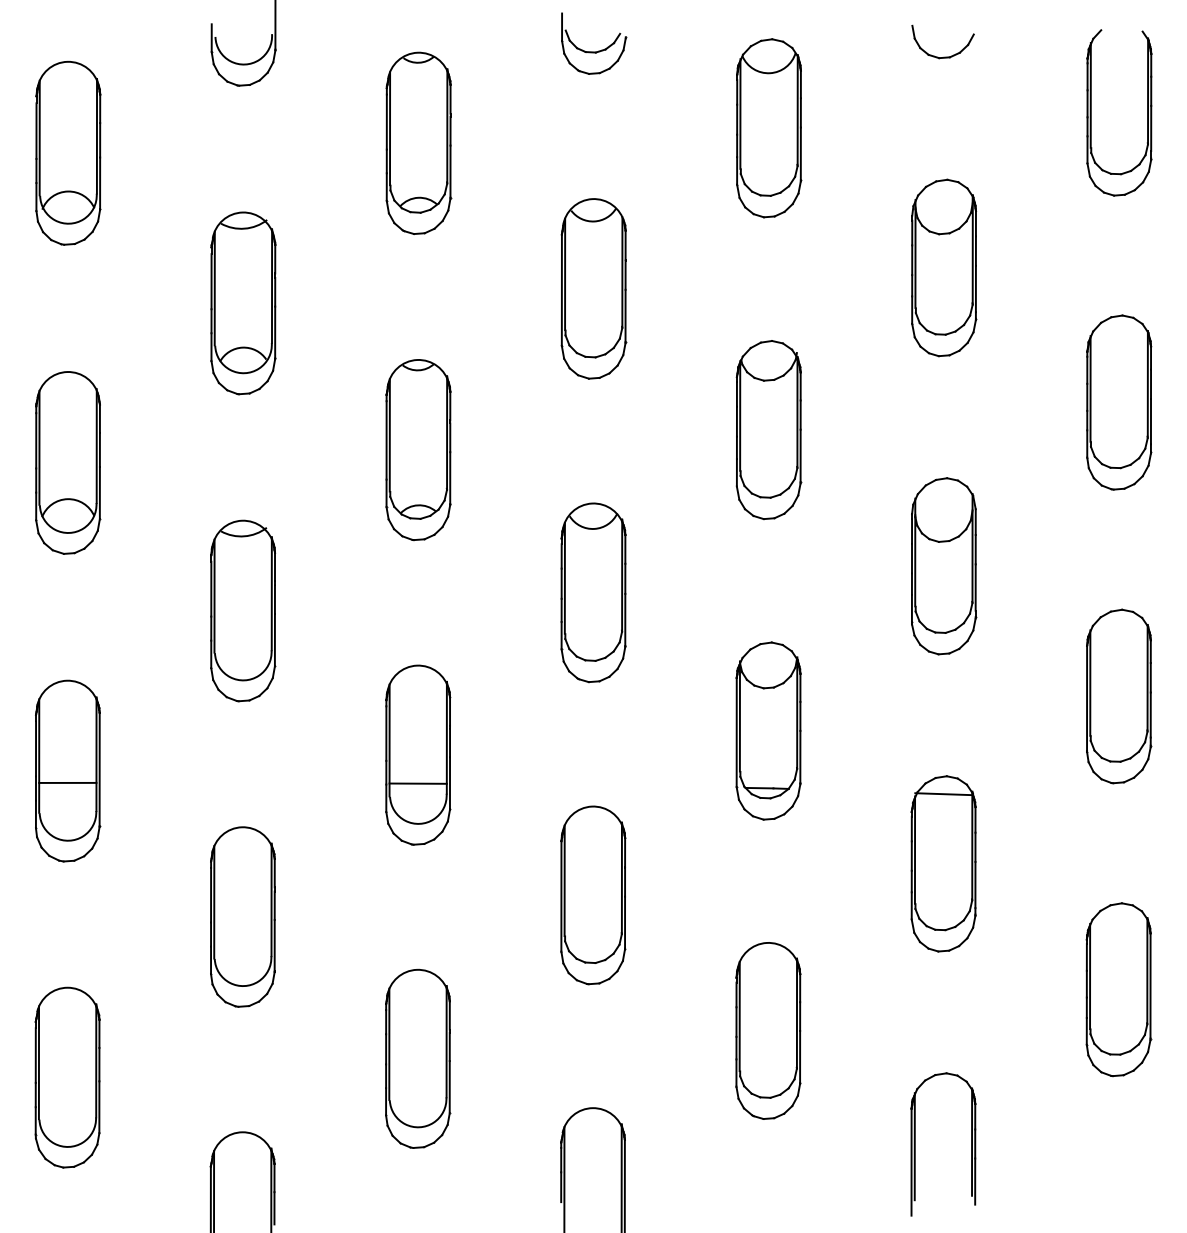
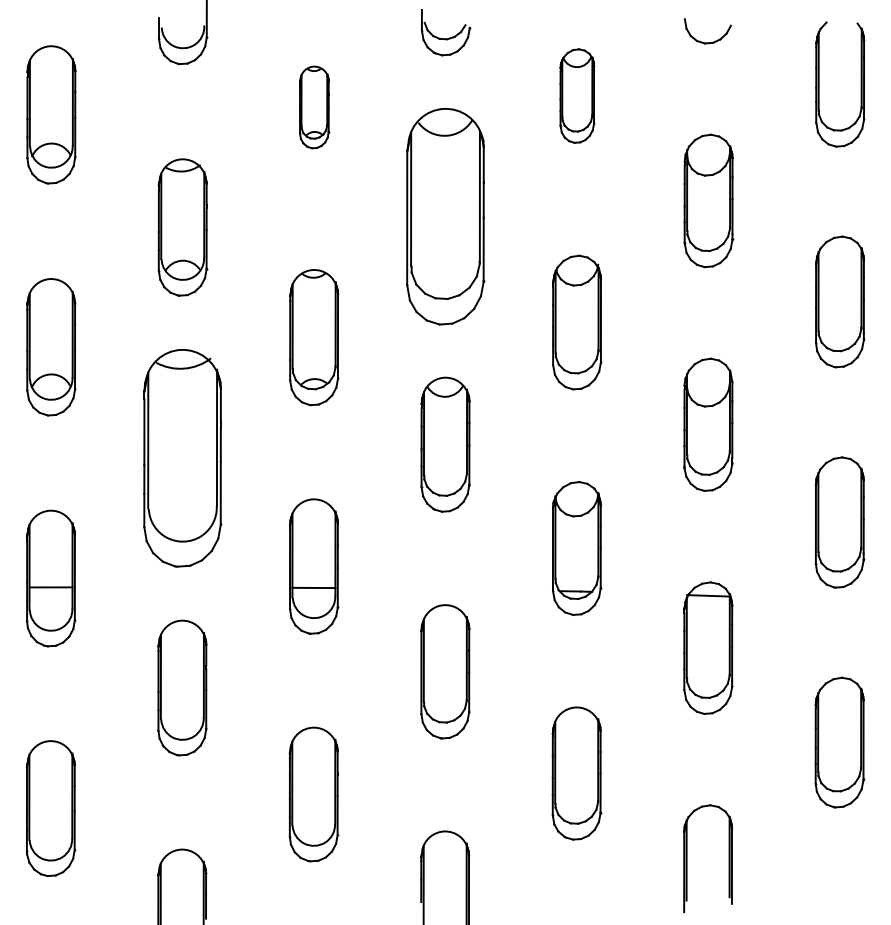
part: (769, 127) -> (577, 95), size x0.7
part: (418, 143) -> (314, 107), size x0.6
part: (593, 288) -> (445, 216), size x1.6
part: (243, 611) -> (182, 458), size x1.6

